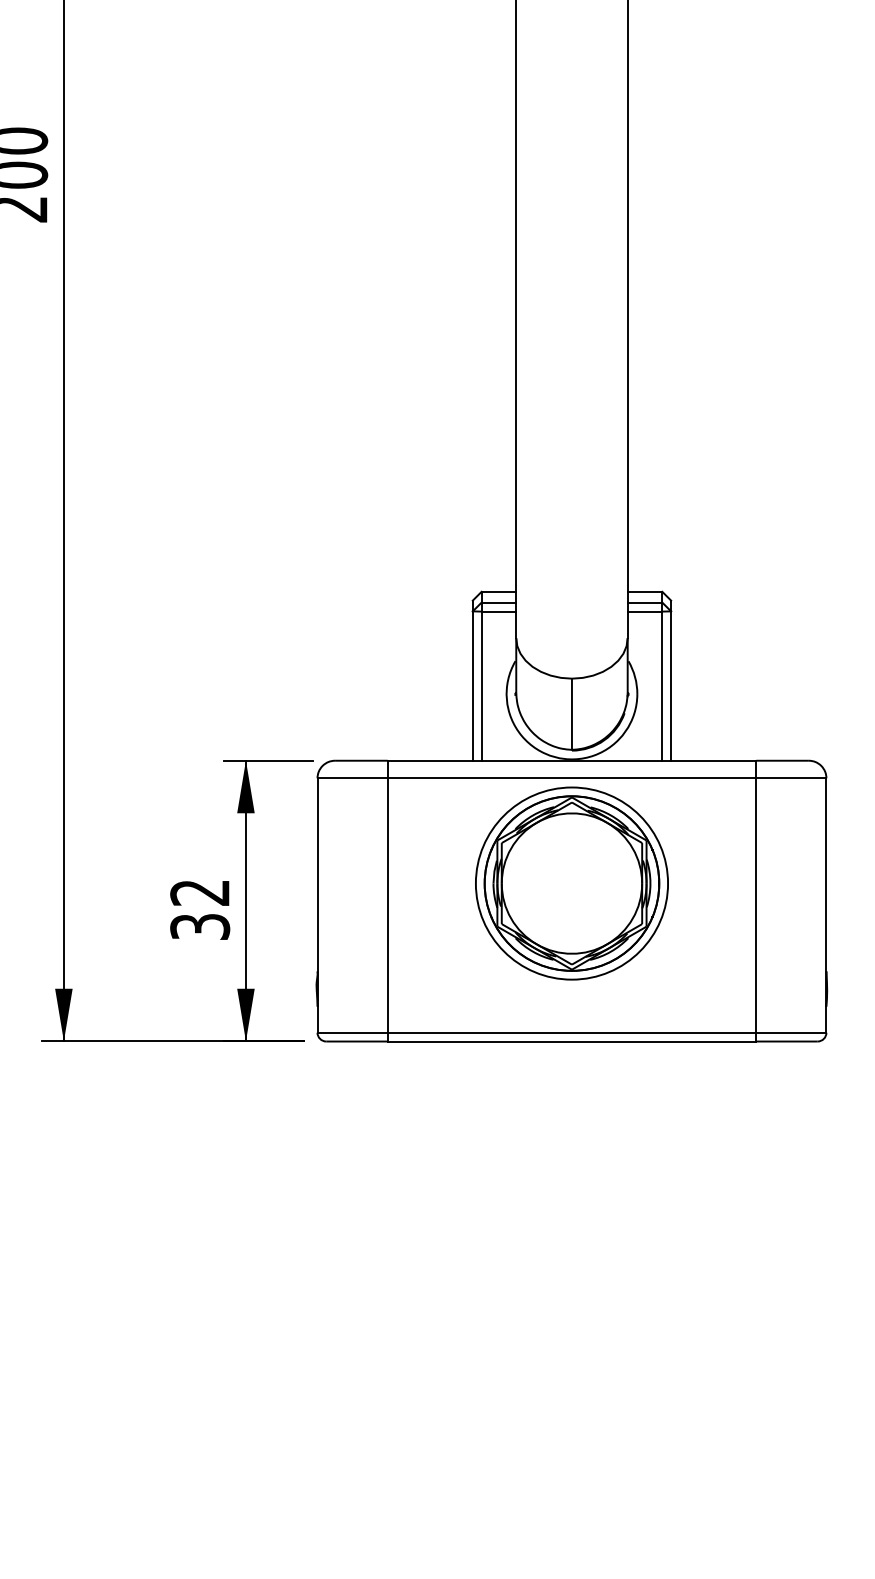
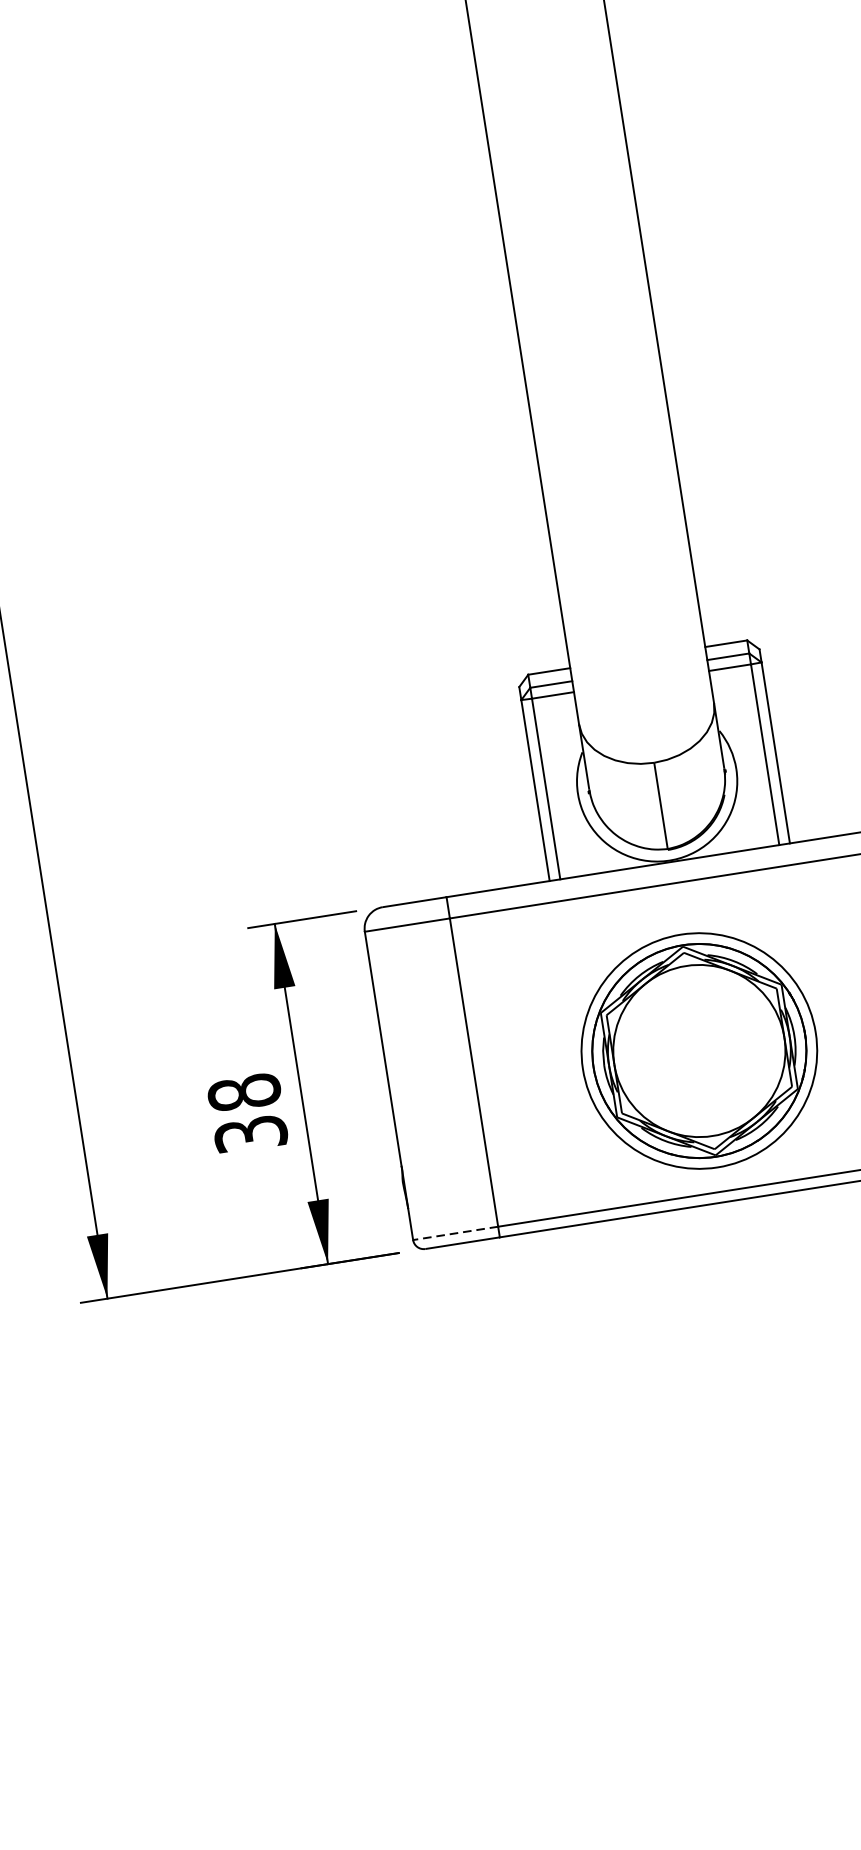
part: (571, 883) -> (698, 1051), moved
text: (200, 892) -> (244, 1092), 32 -> 38
line: (352, 1032) -> (455, 1233), solid -> dashed

